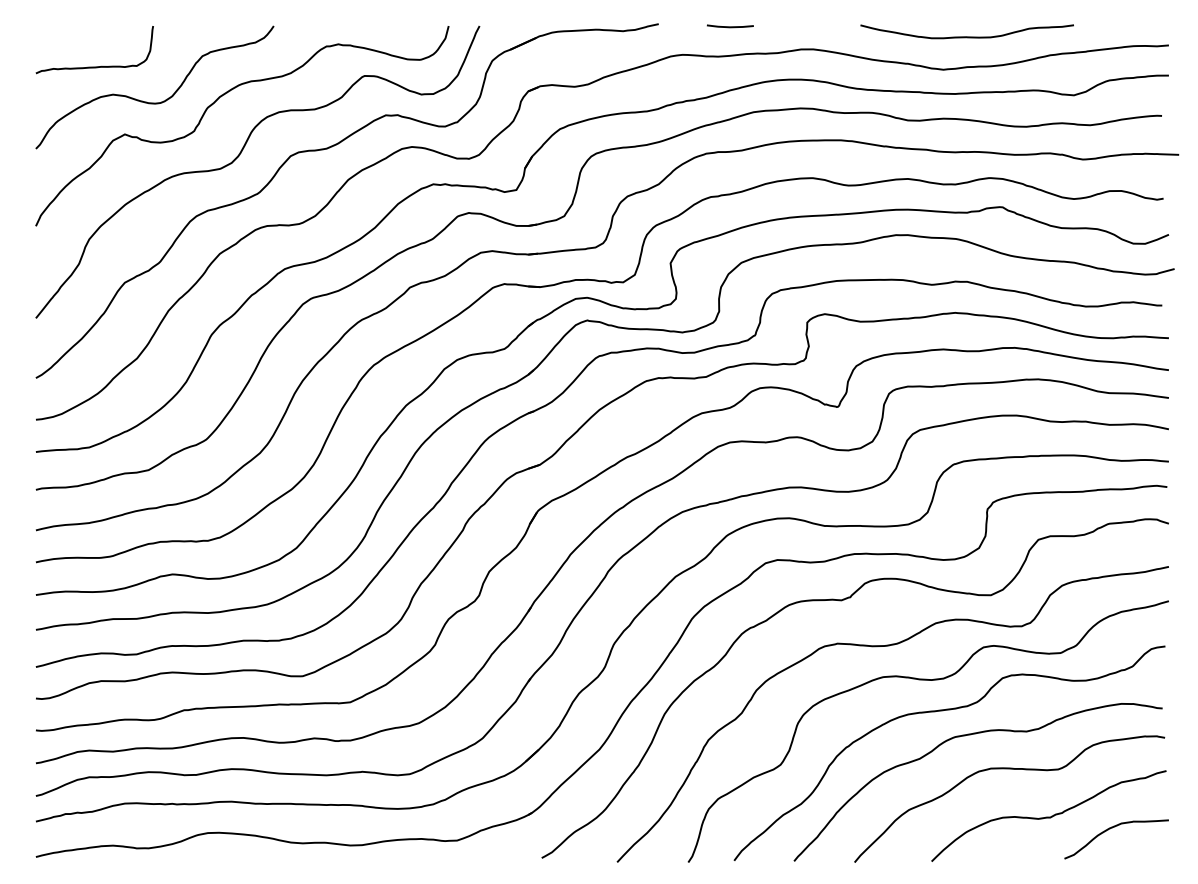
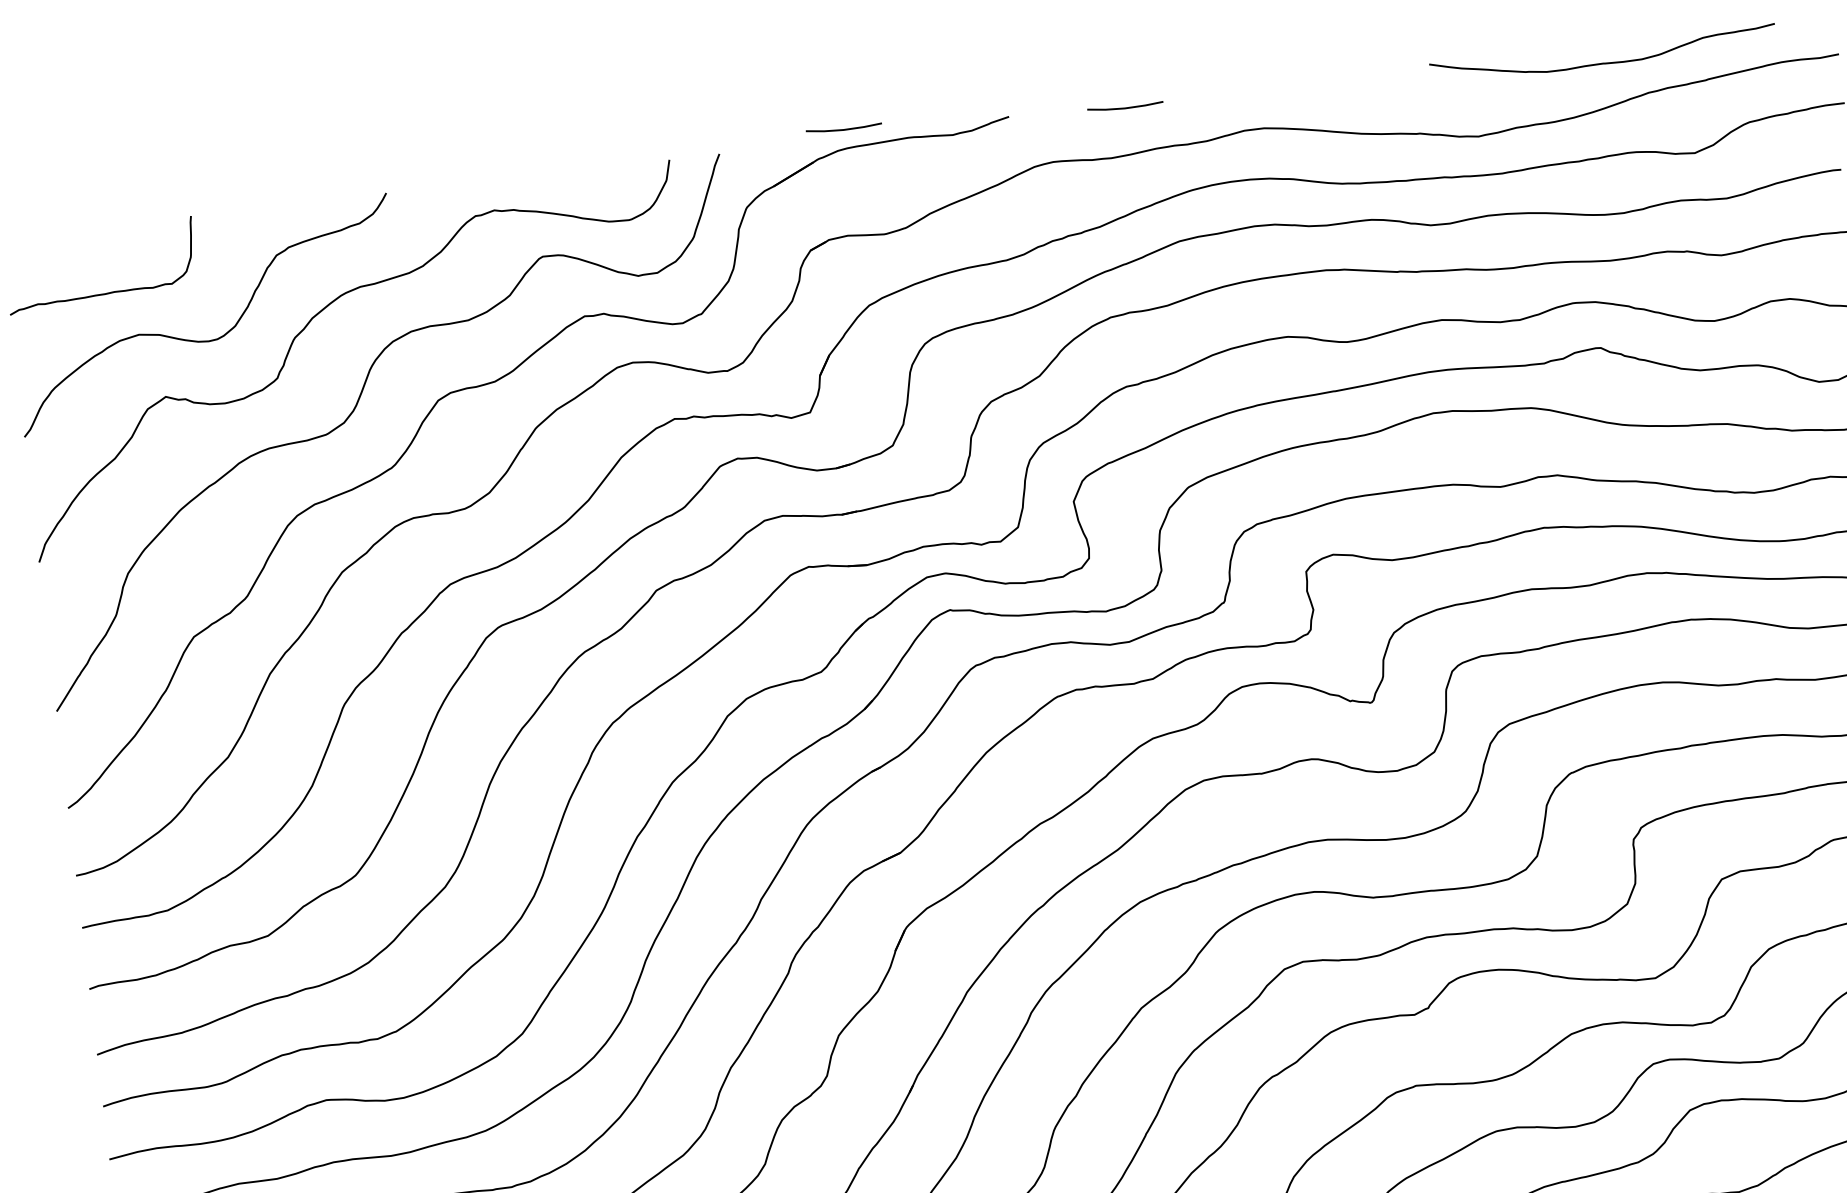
line: (557, 19) -> (844, 128), added
curve: (966, 36) -> (1602, 62), moved

